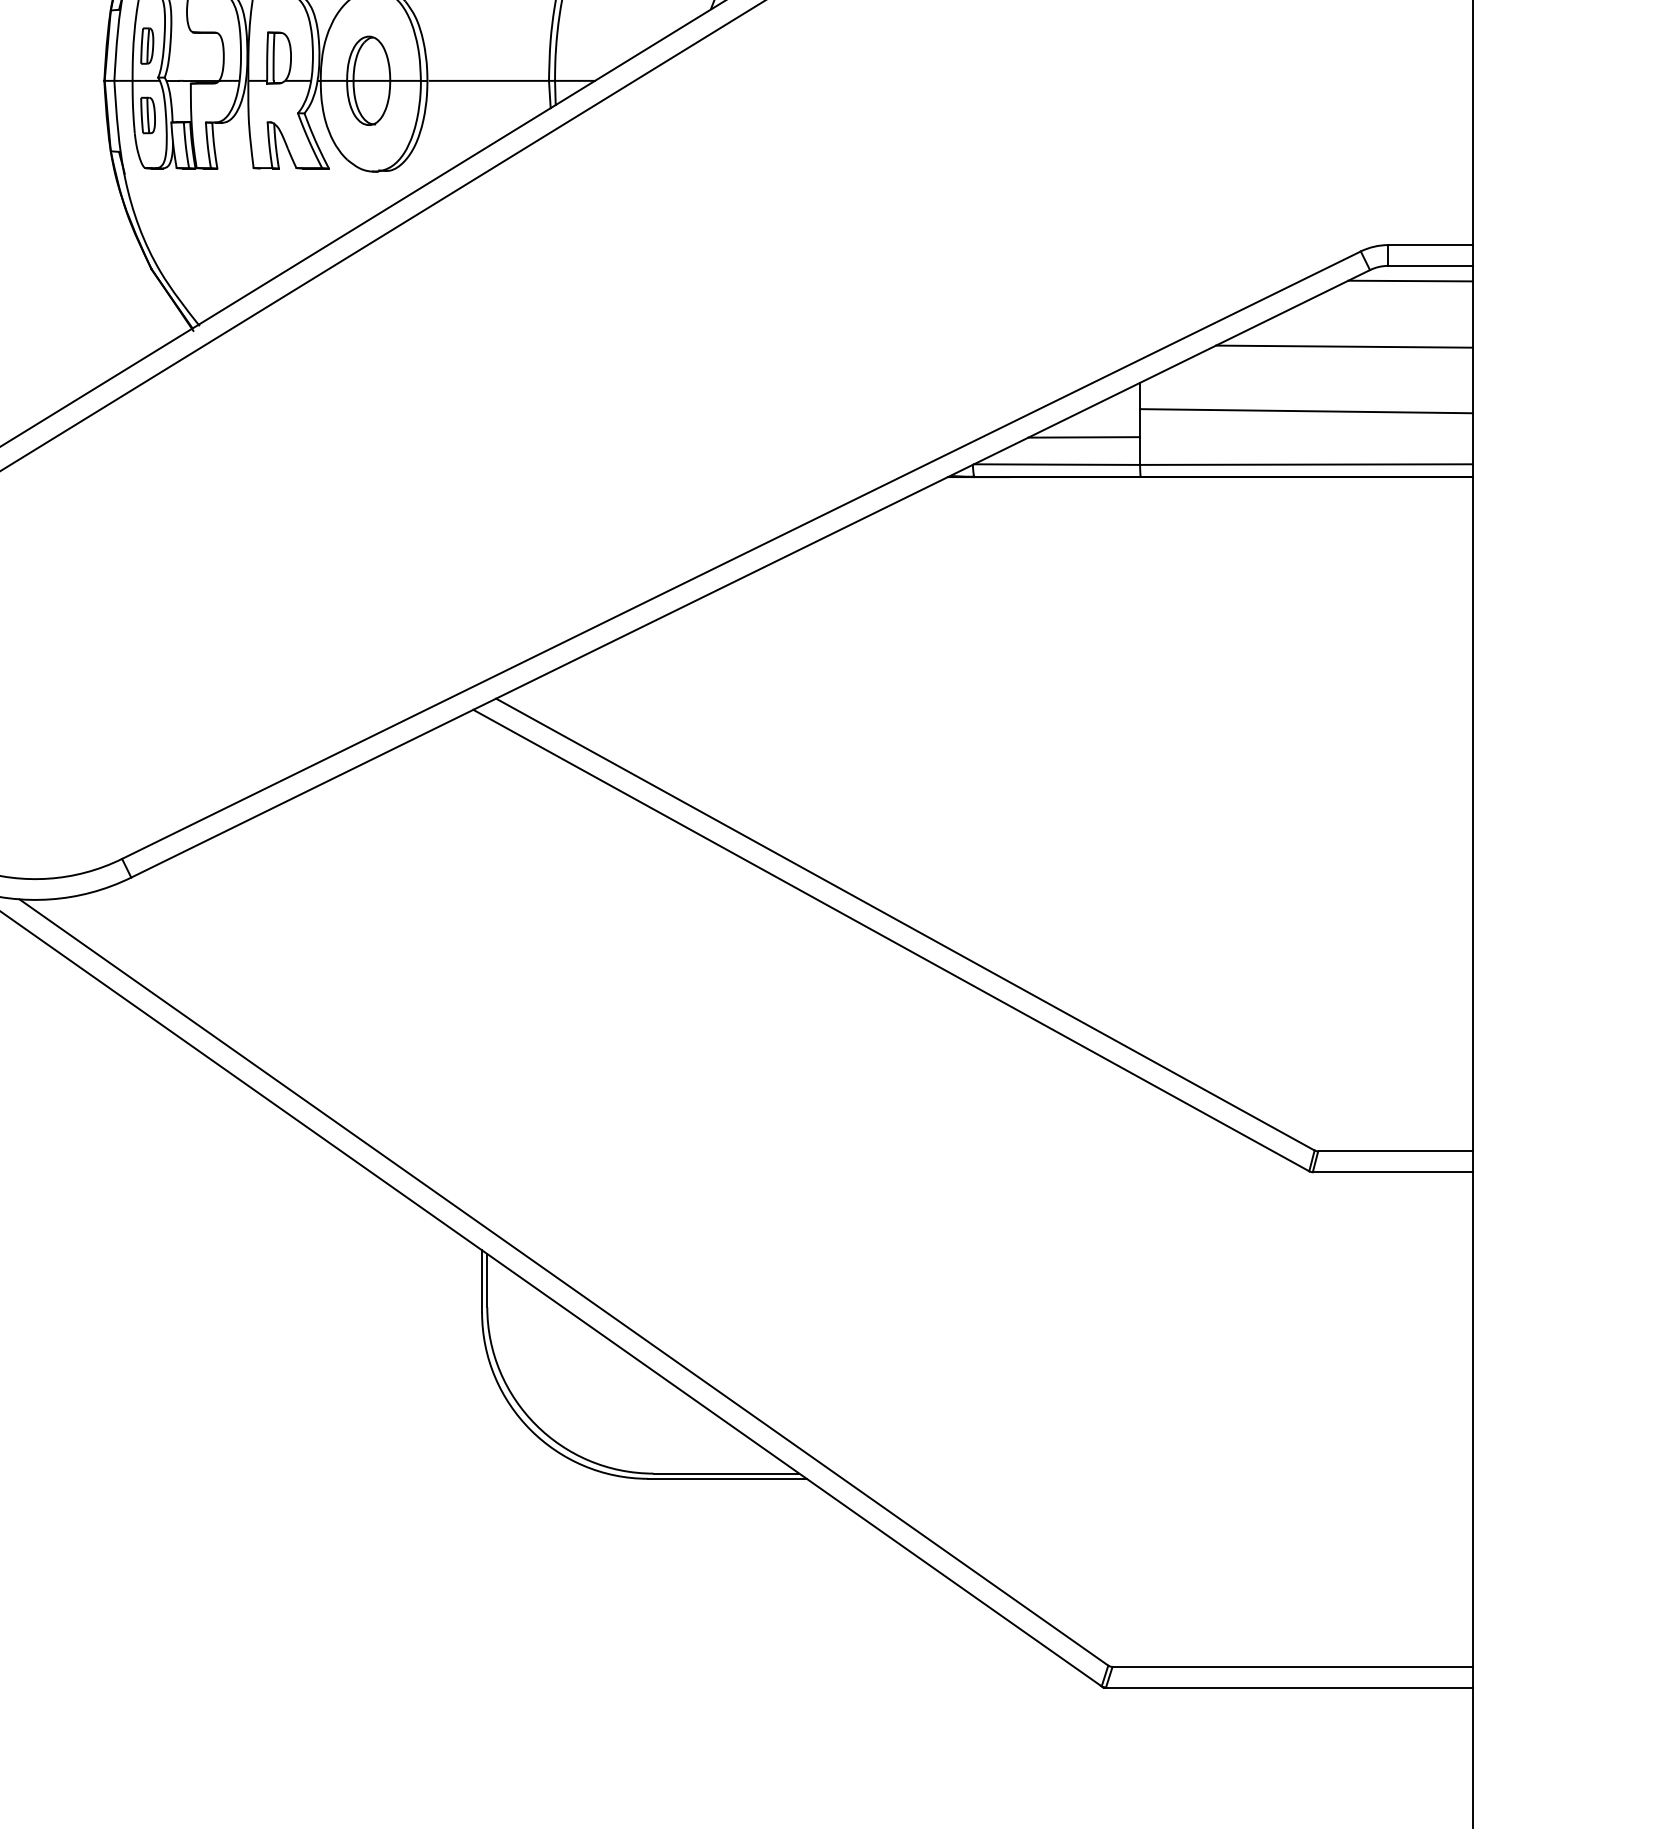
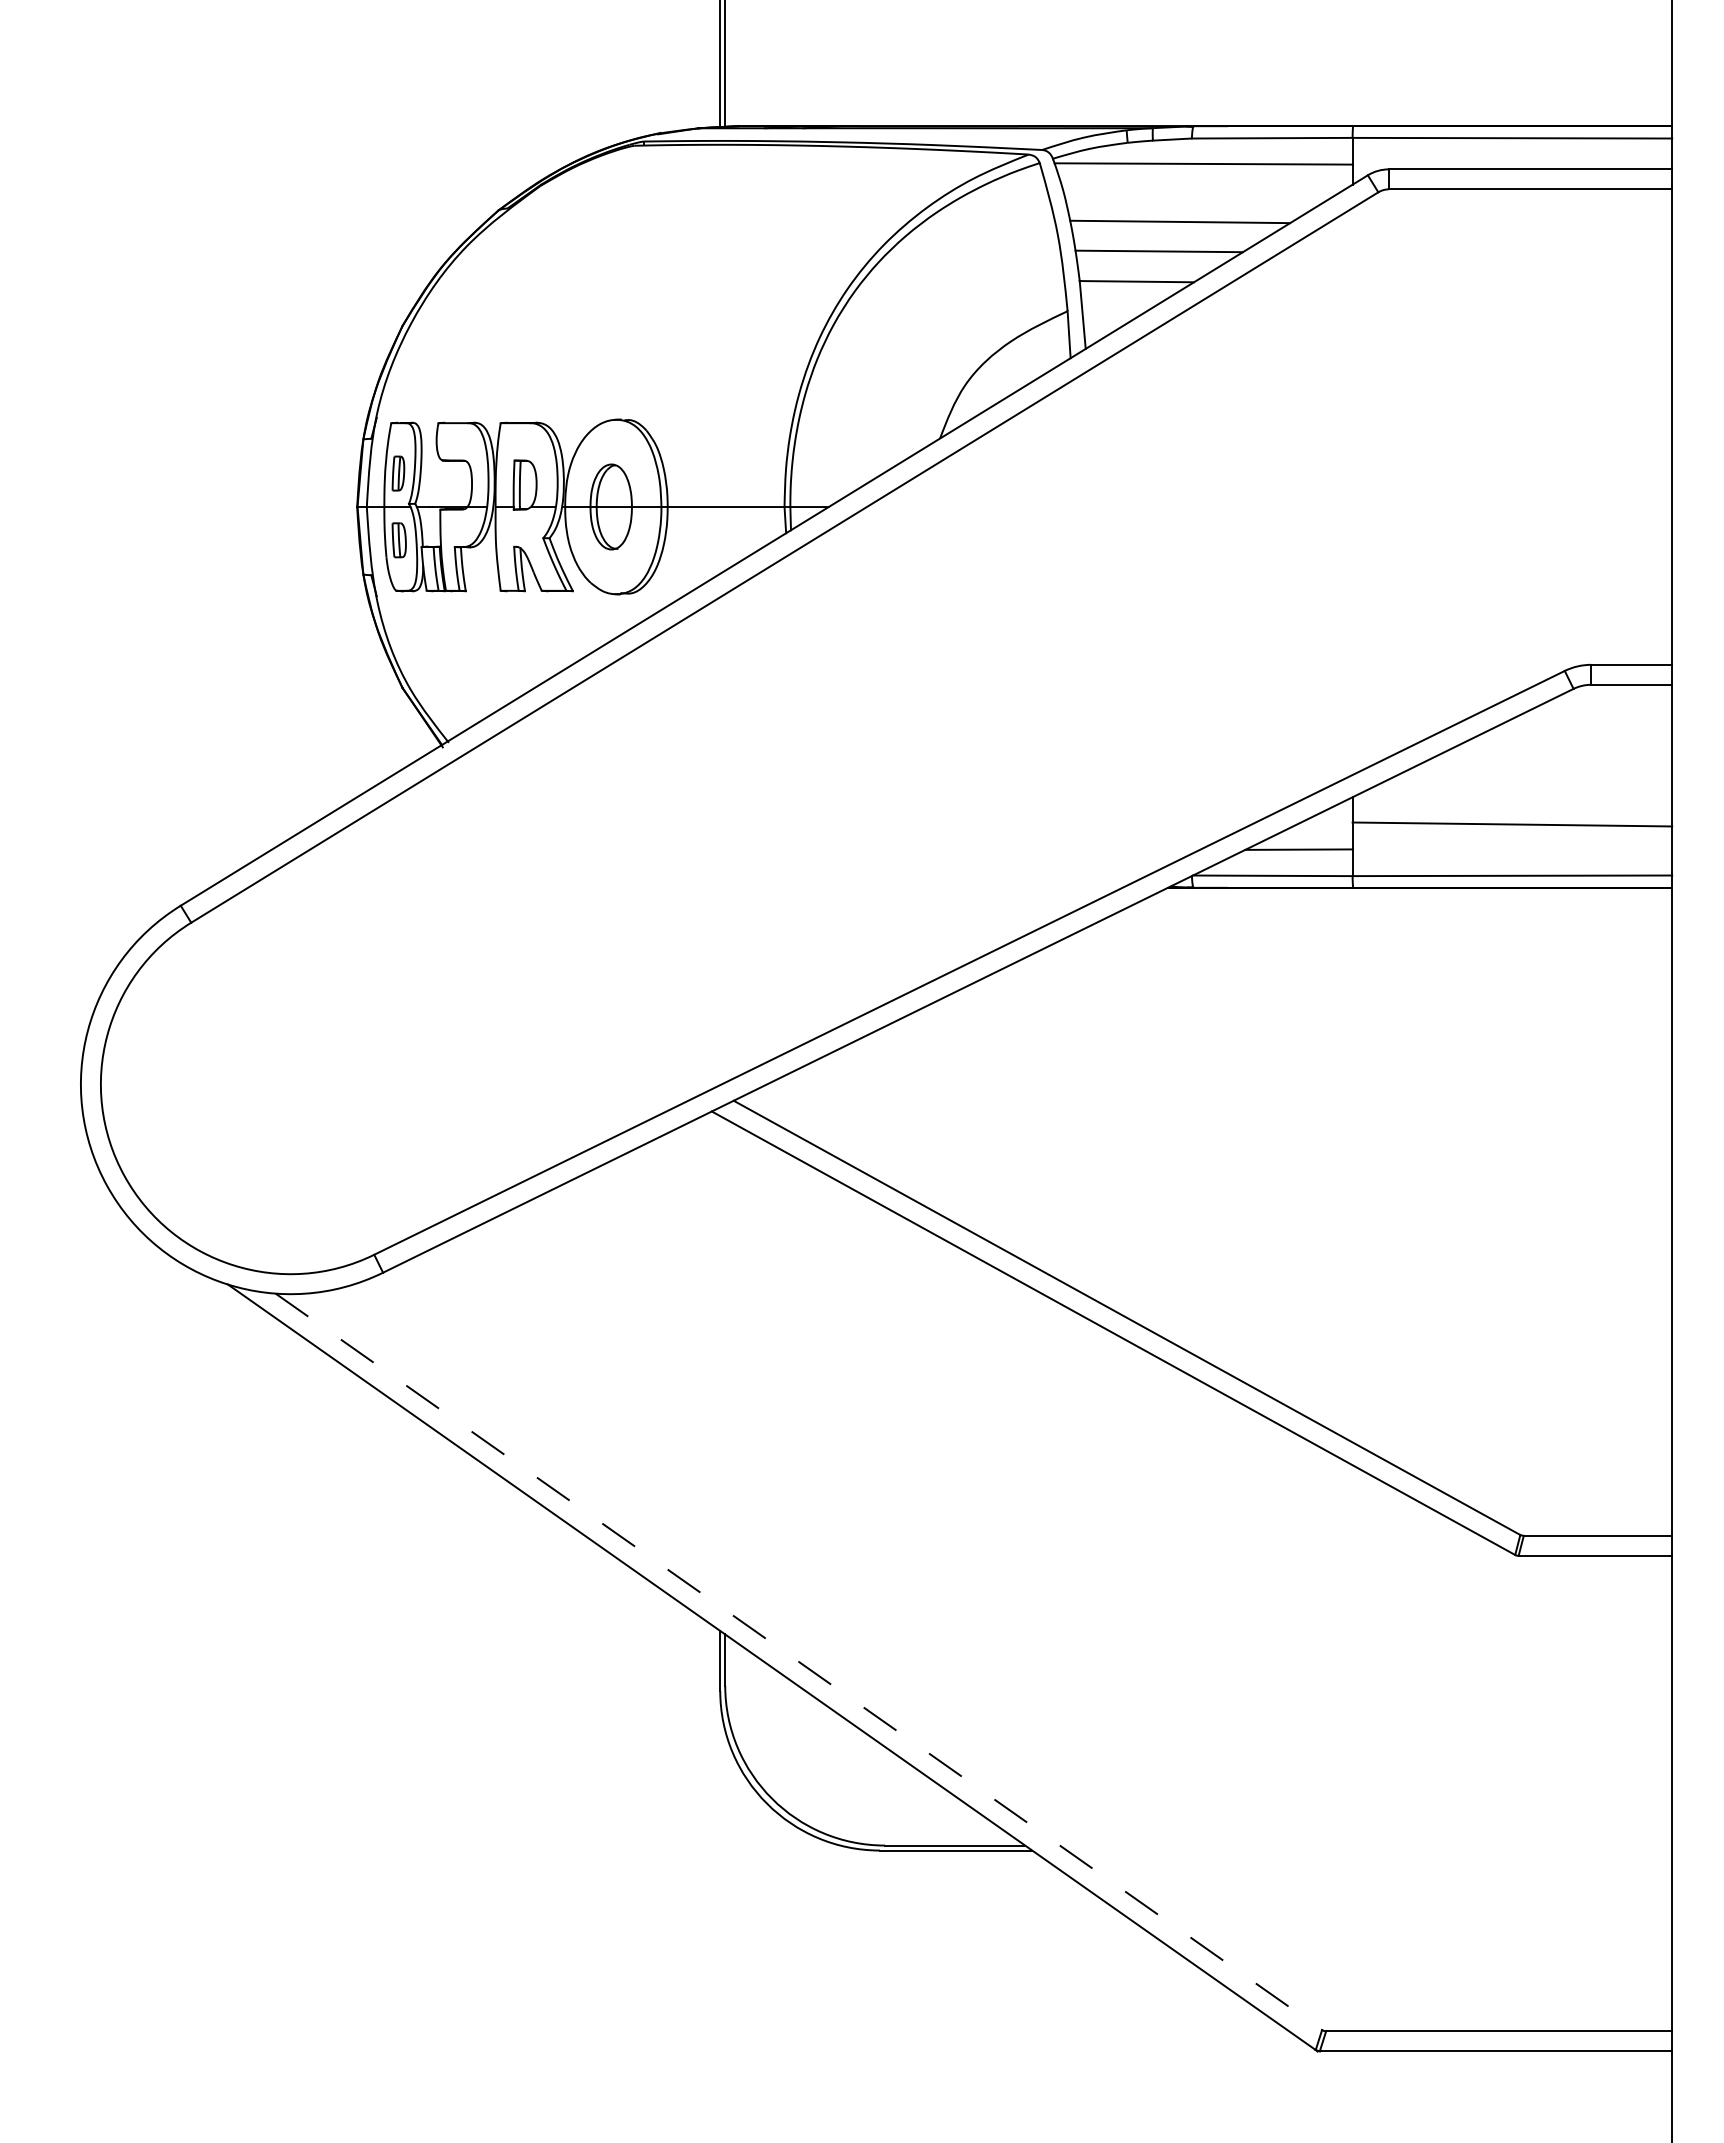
line: (1410, 281) -> (1612, 699), removed
line: (1343, 346) -> (1548, 762), removed
line: (563, 1282) -> (798, 1661), solid -> dashed

